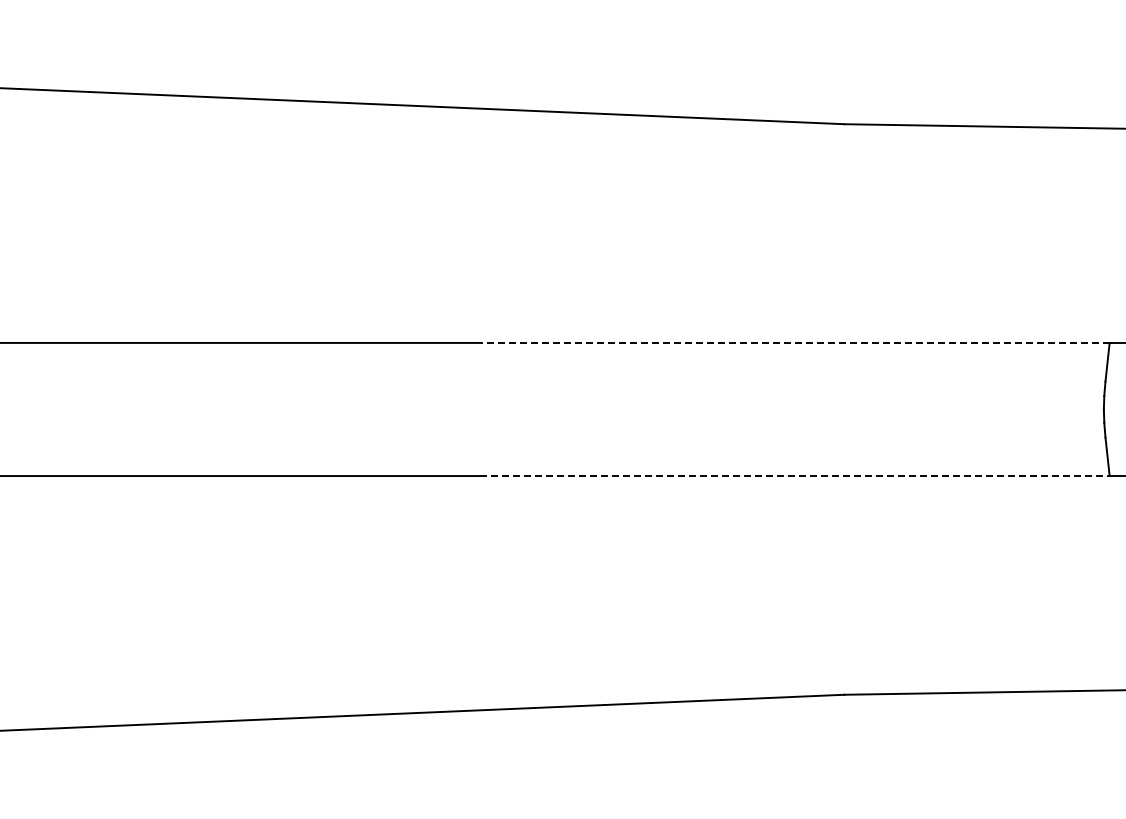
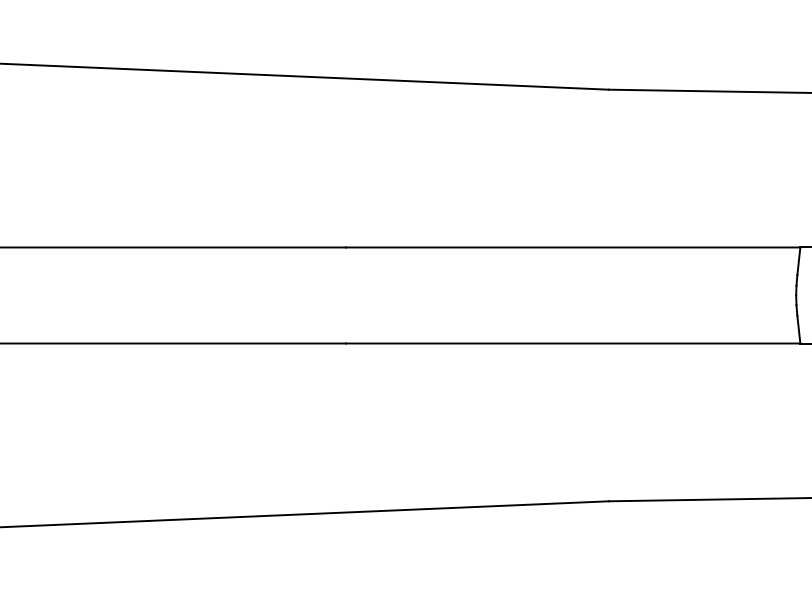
line: (794, 342) -> (573, 247), dashed -> solid
line: (794, 476) -> (573, 343), dashed -> solid

